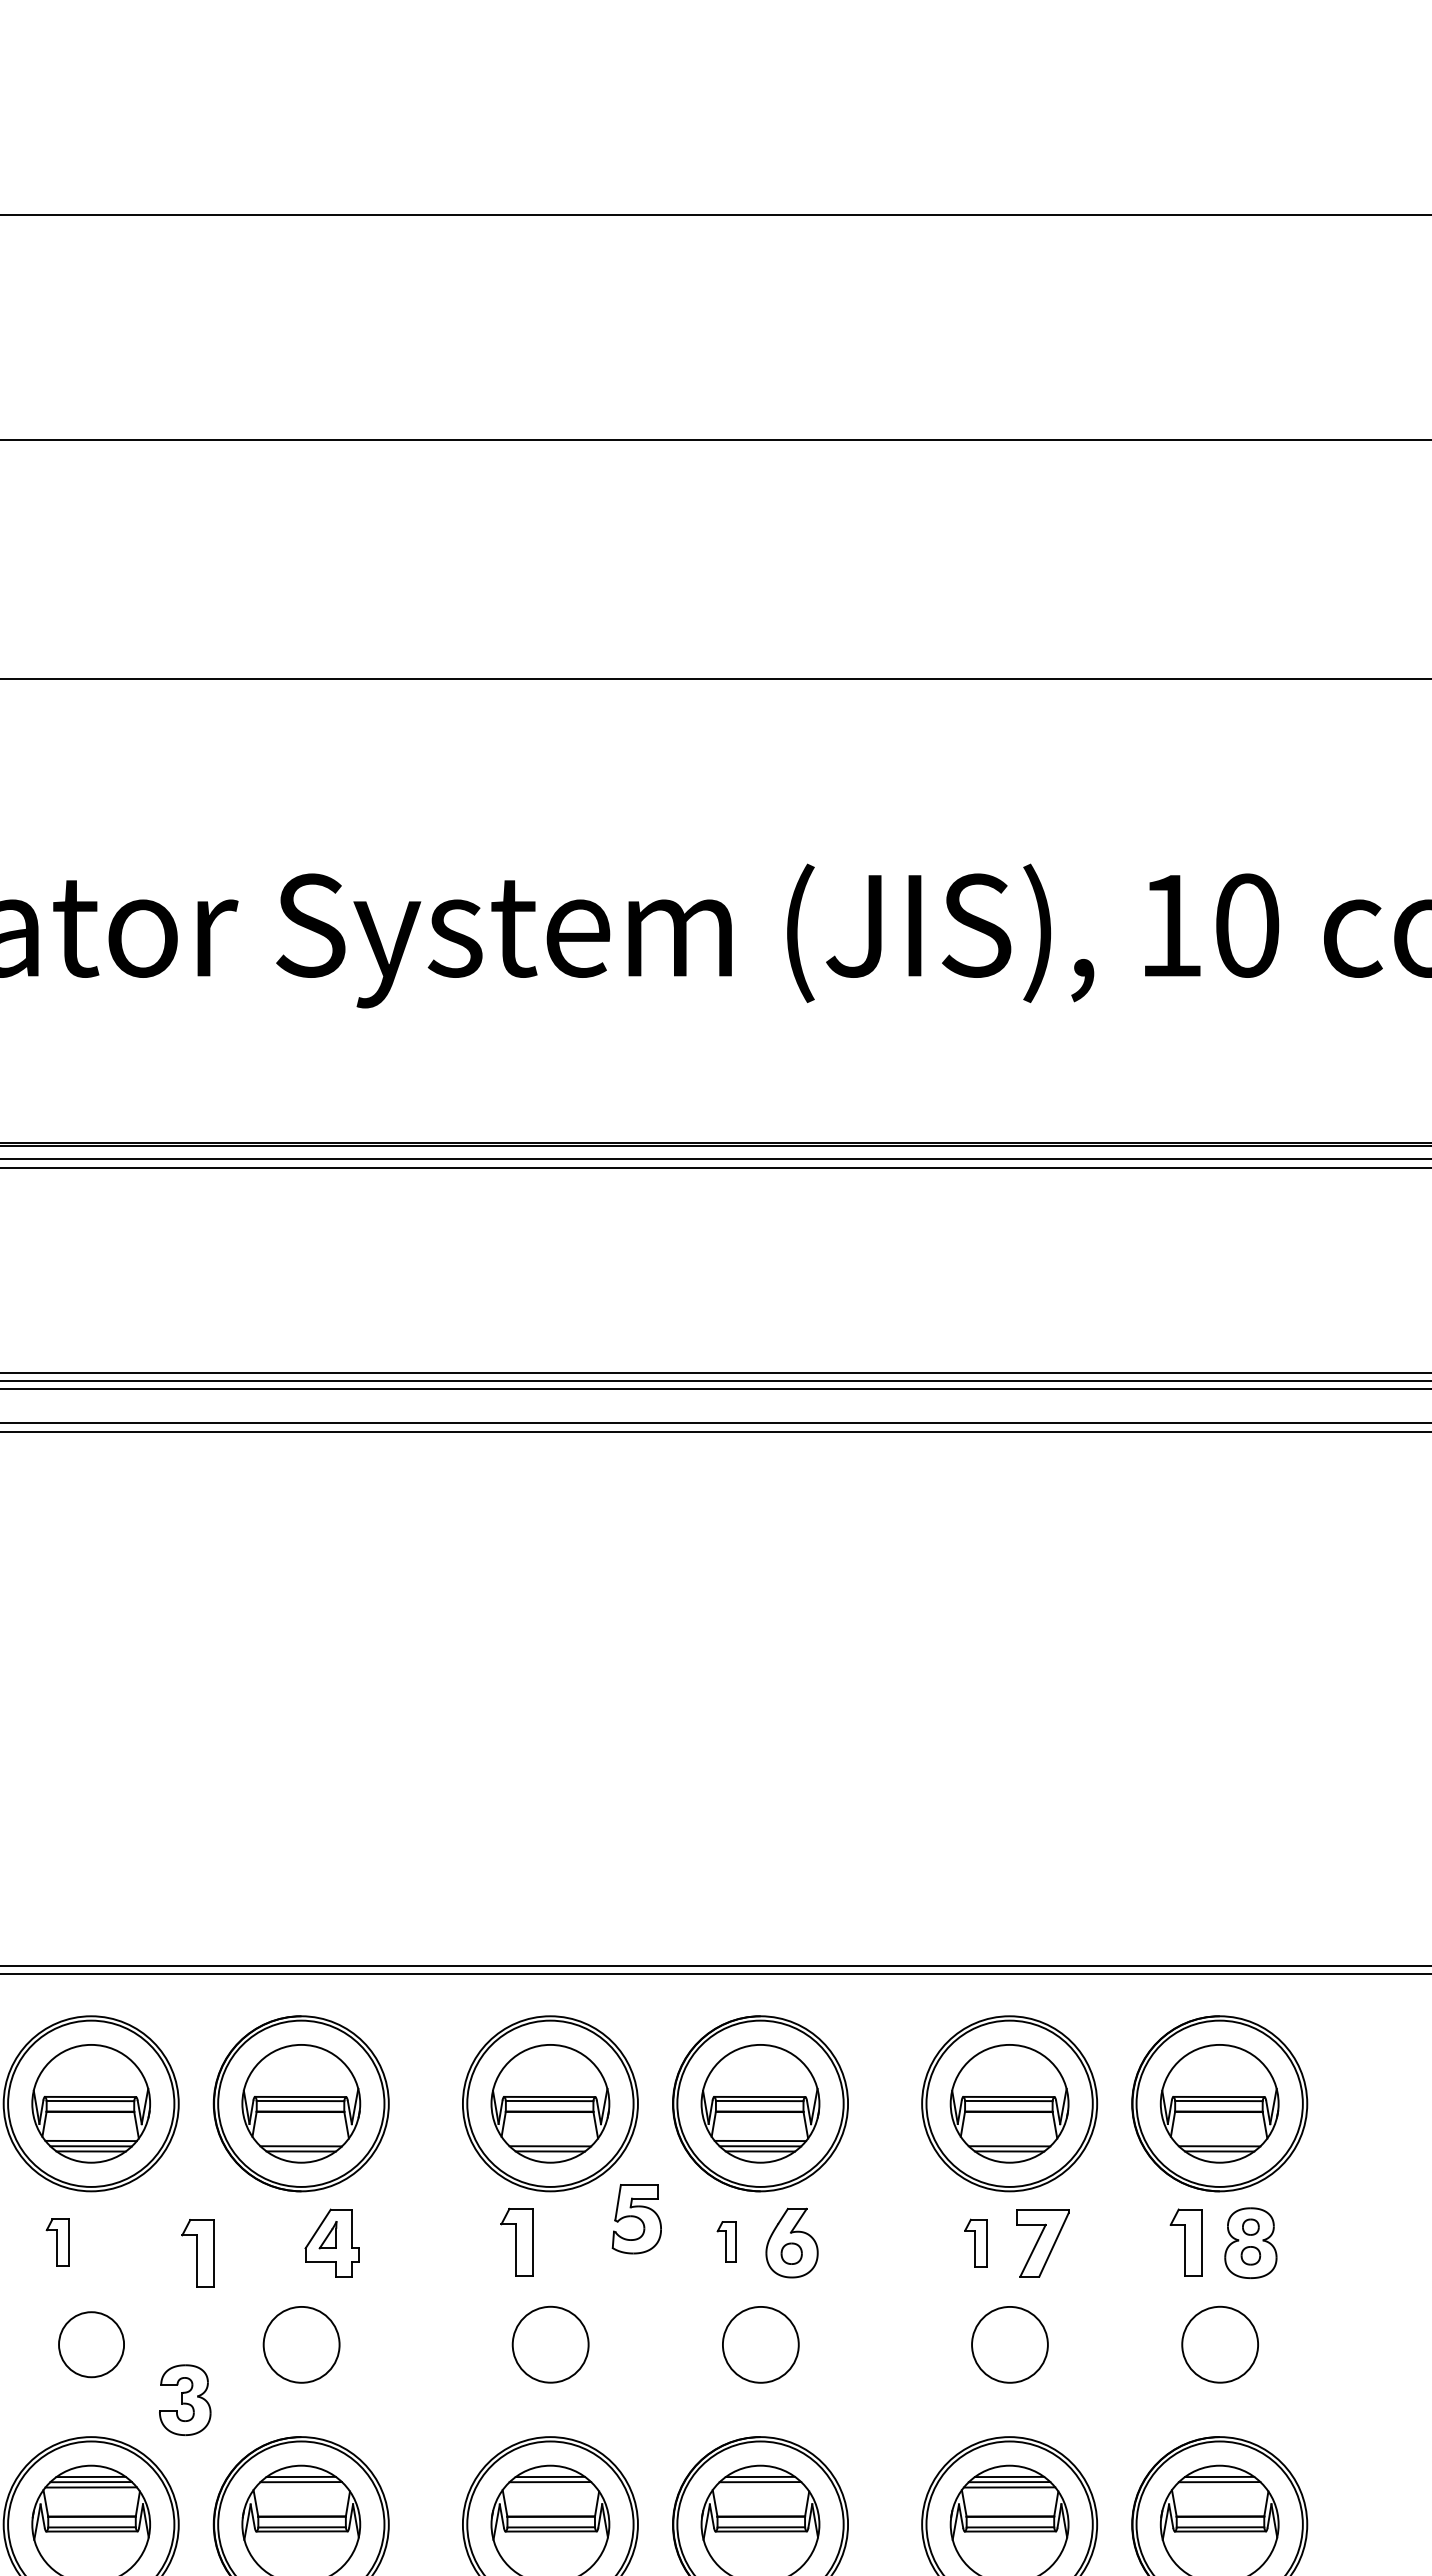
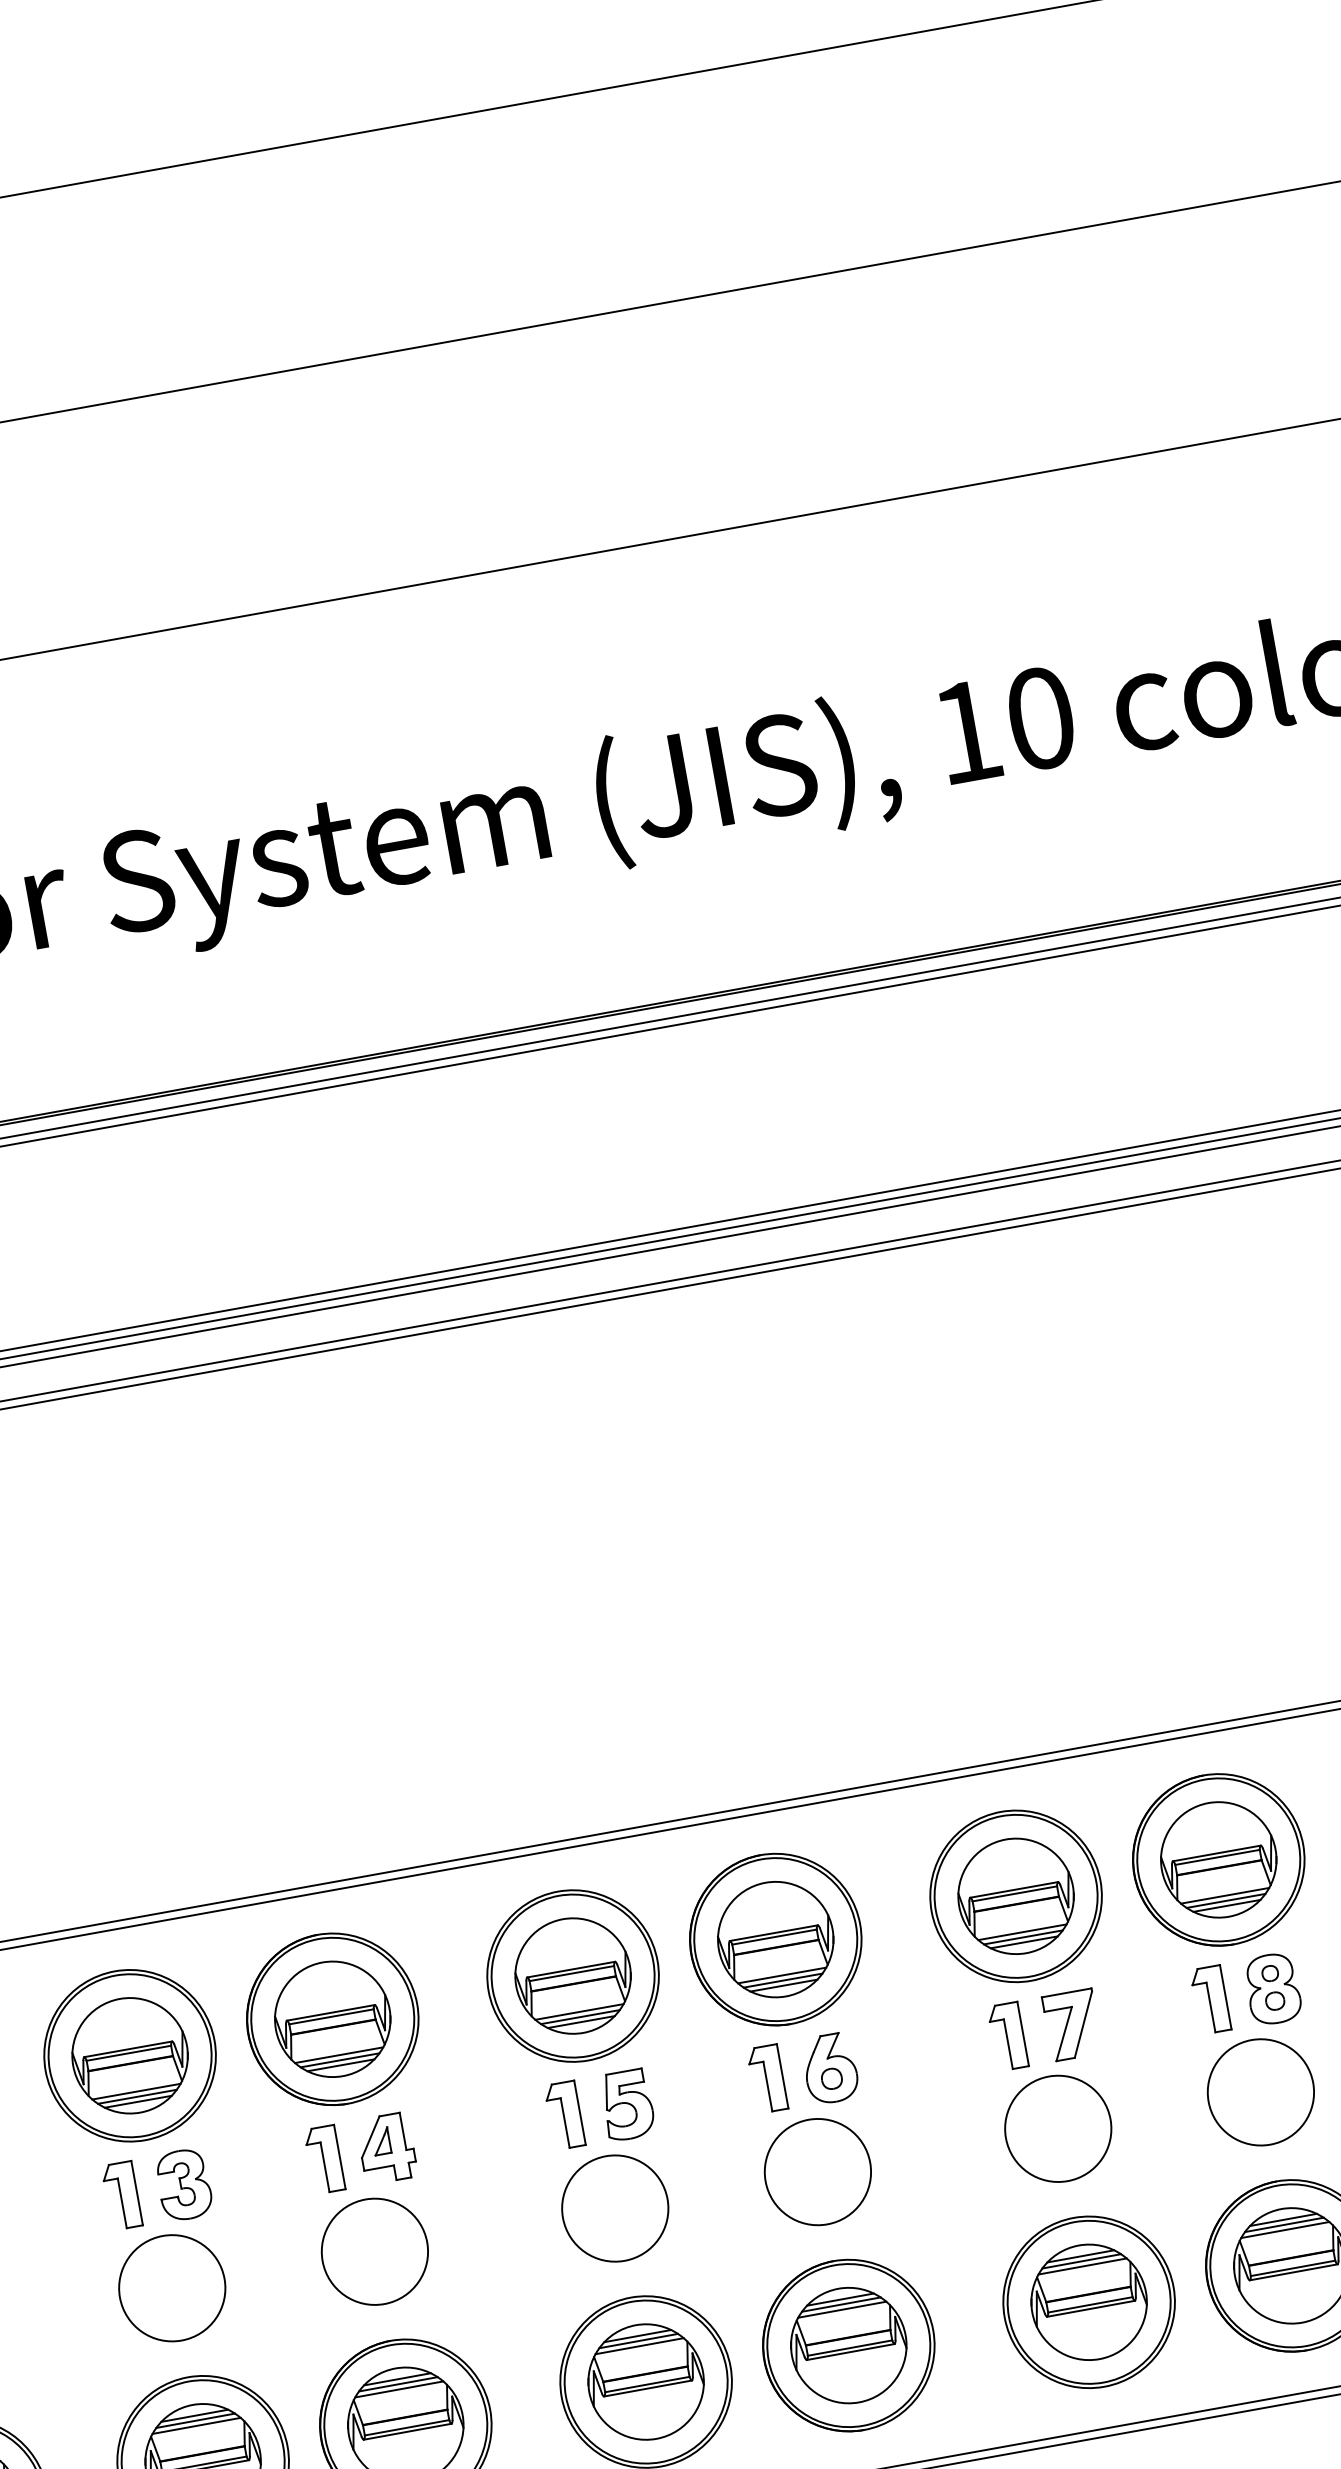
line: (300, 2140) -> (338, 2054), added
line: (550, 2140) -> (579, 2011), added
line: (1009, 2140) -> (1022, 1931), added
line: (1219, 2140) -> (1224, 1895), added
part: (636, 2219) -> (627, 2105), moved
part: (726, 2241) -> (766, 2078), size x1.67
part: (57, 2242) -> (121, 2195), size x1.43
part: (975, 2242) -> (1007, 2036), size x1.43
part: (197, 2253) -> (324, 2159), moved
circle: (91, 2344) -> (172, 2287), size x1.67
circle: (301, 2344) -> (374, 2251), size x1.43
circle: (550, 2344) -> (614, 2208), size x1.43
circle: (760, 2344) -> (817, 2171), size x1.43
circle: (1009, 2344) -> (1057, 2128), size x1.43
circle: (1220, 2344) -> (1261, 2091), size x1.43
part: (185, 2399) -> (184, 2184), moved
line: (300, 2487) -> (398, 2389), added
line: (550, 2487) -> (639, 2346), added
line: (760, 2487) -> (842, 2309), added
line: (1219, 2487) -> (1285, 2230), added

